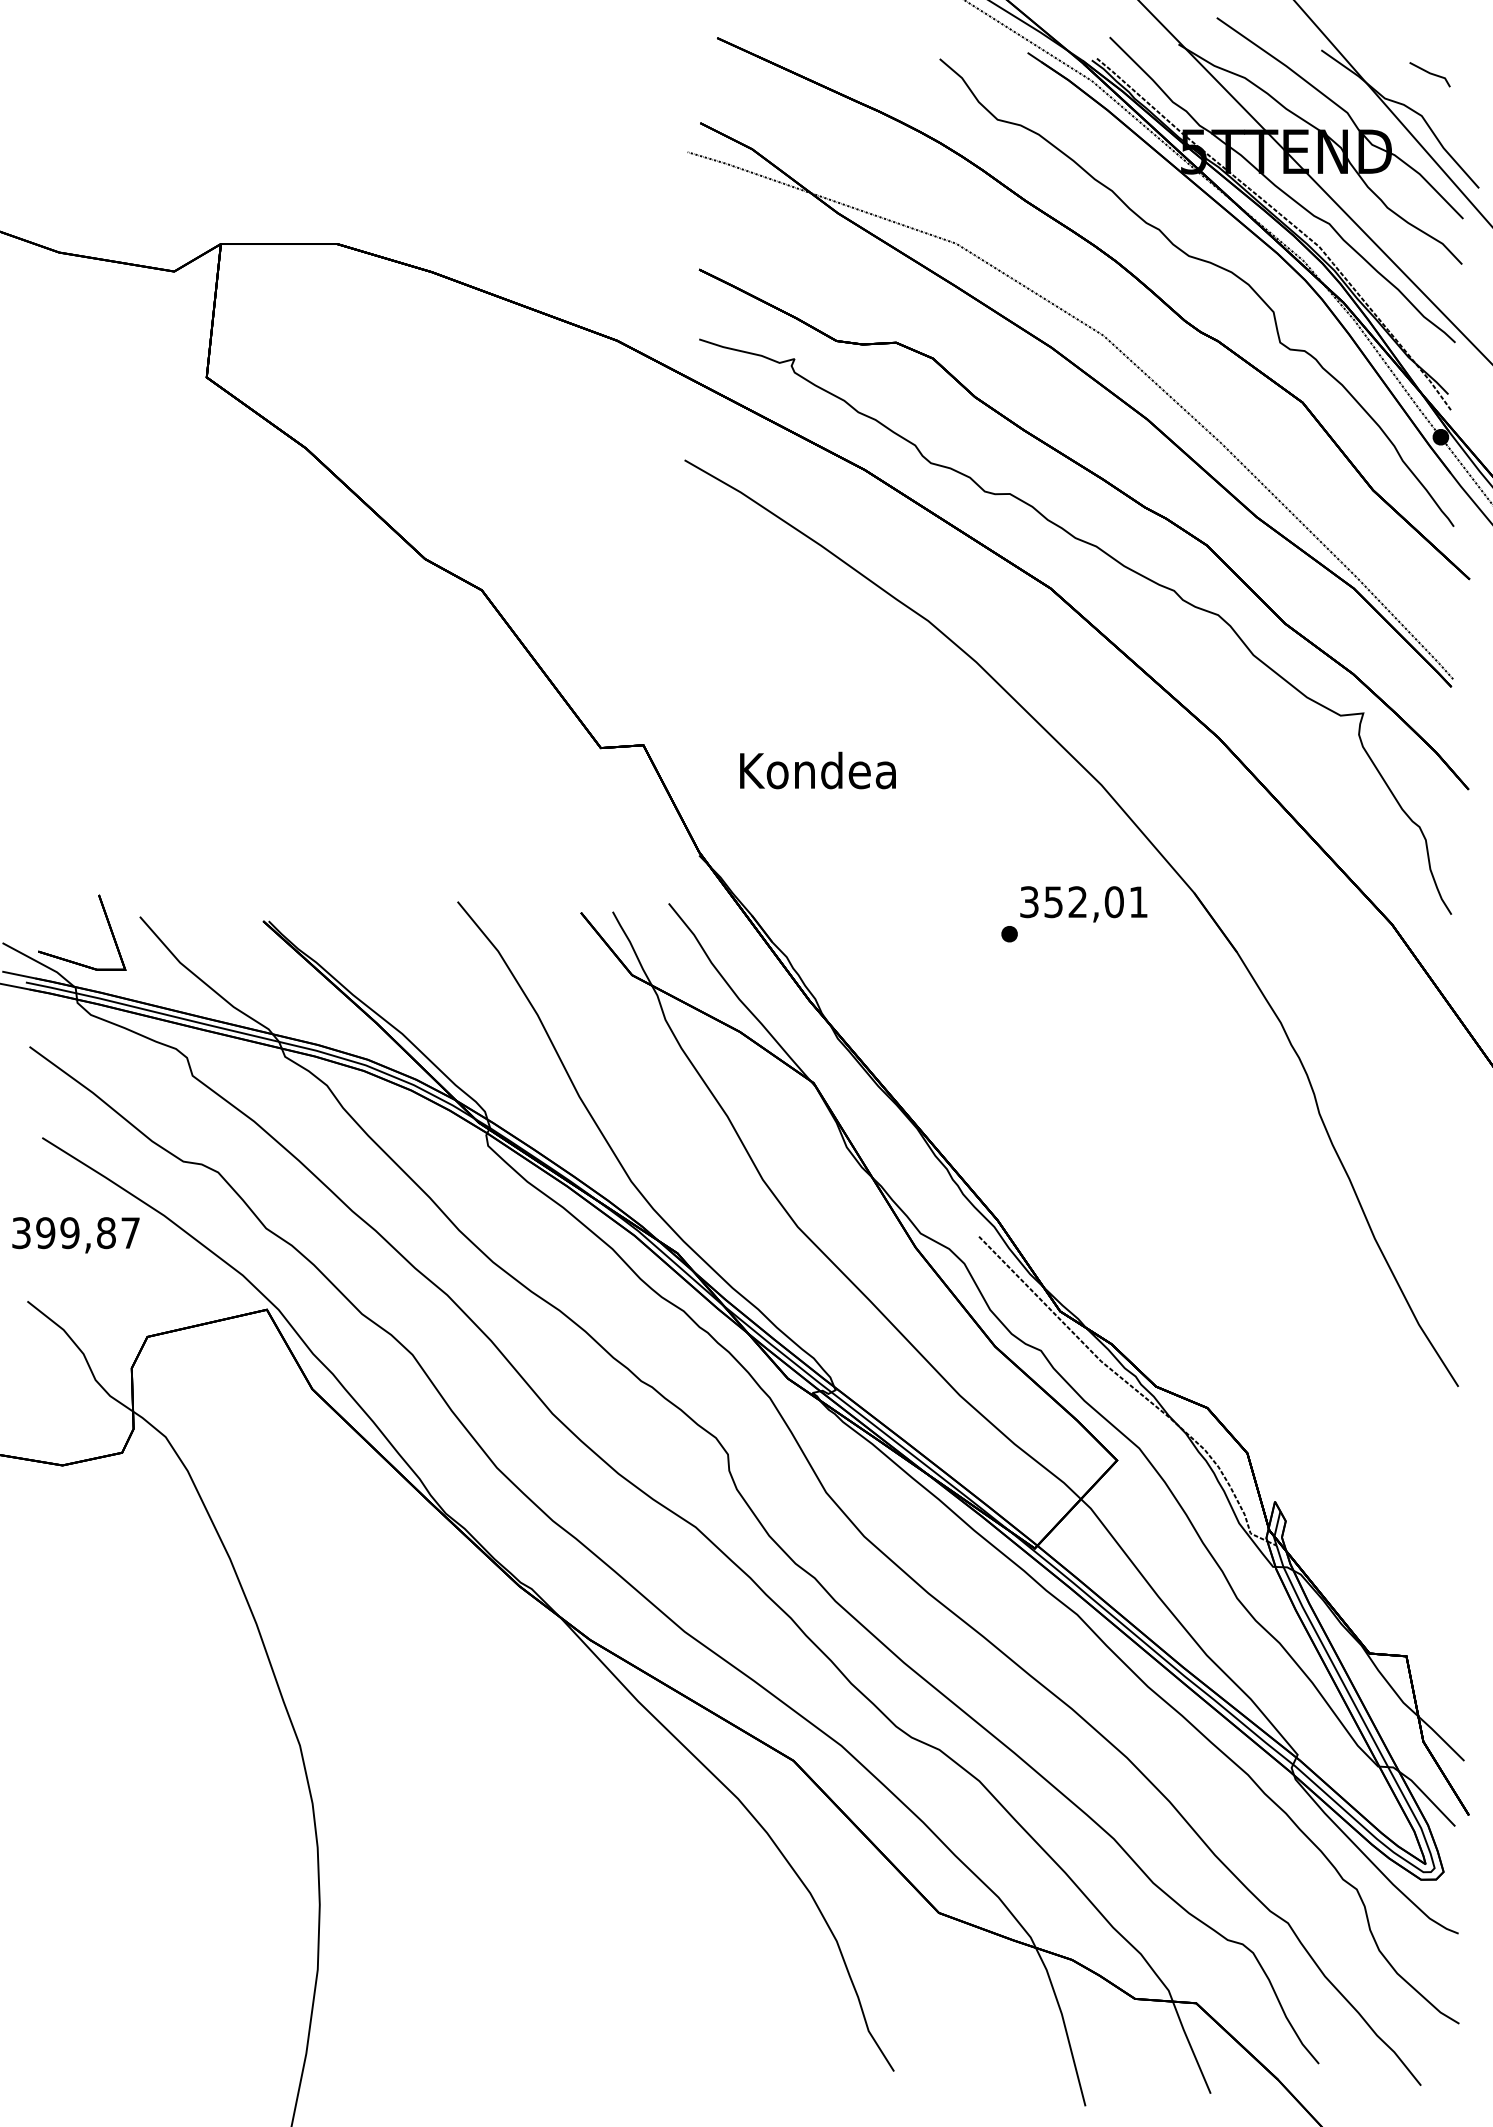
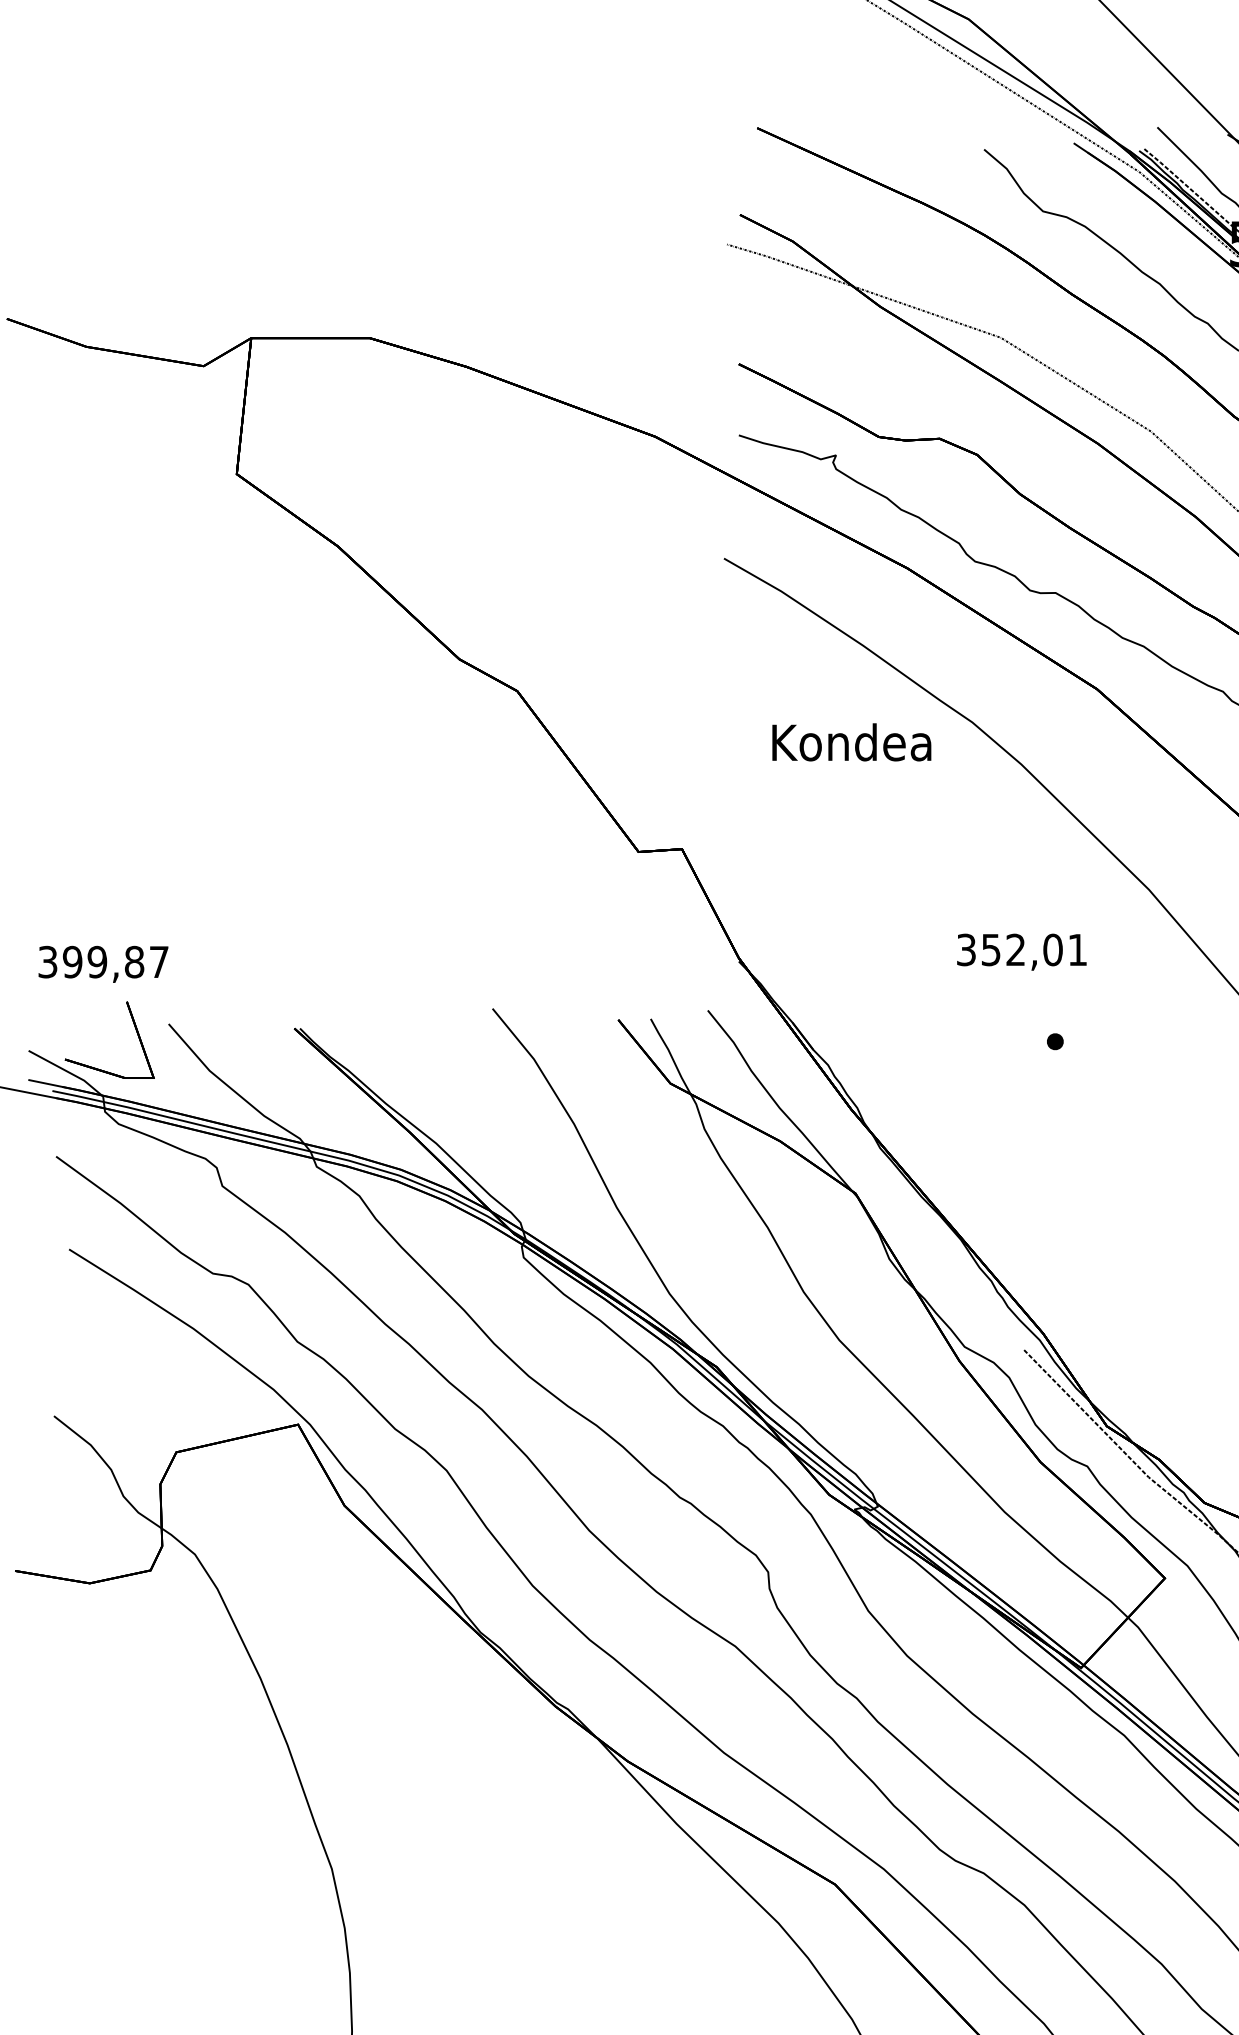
text: (817, 770) -> (851, 742), moved
text: (1083, 904) -> (1021, 952), moved
text: (75, 1235) -> (103, 964), moved

